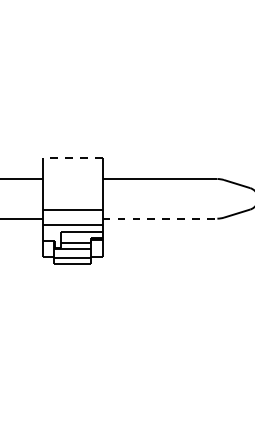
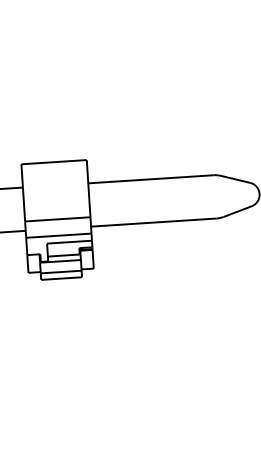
line: (72, 157) -> (53, 161), dashed -> solid
line: (160, 218) -> (154, 222), dashed -> solid

